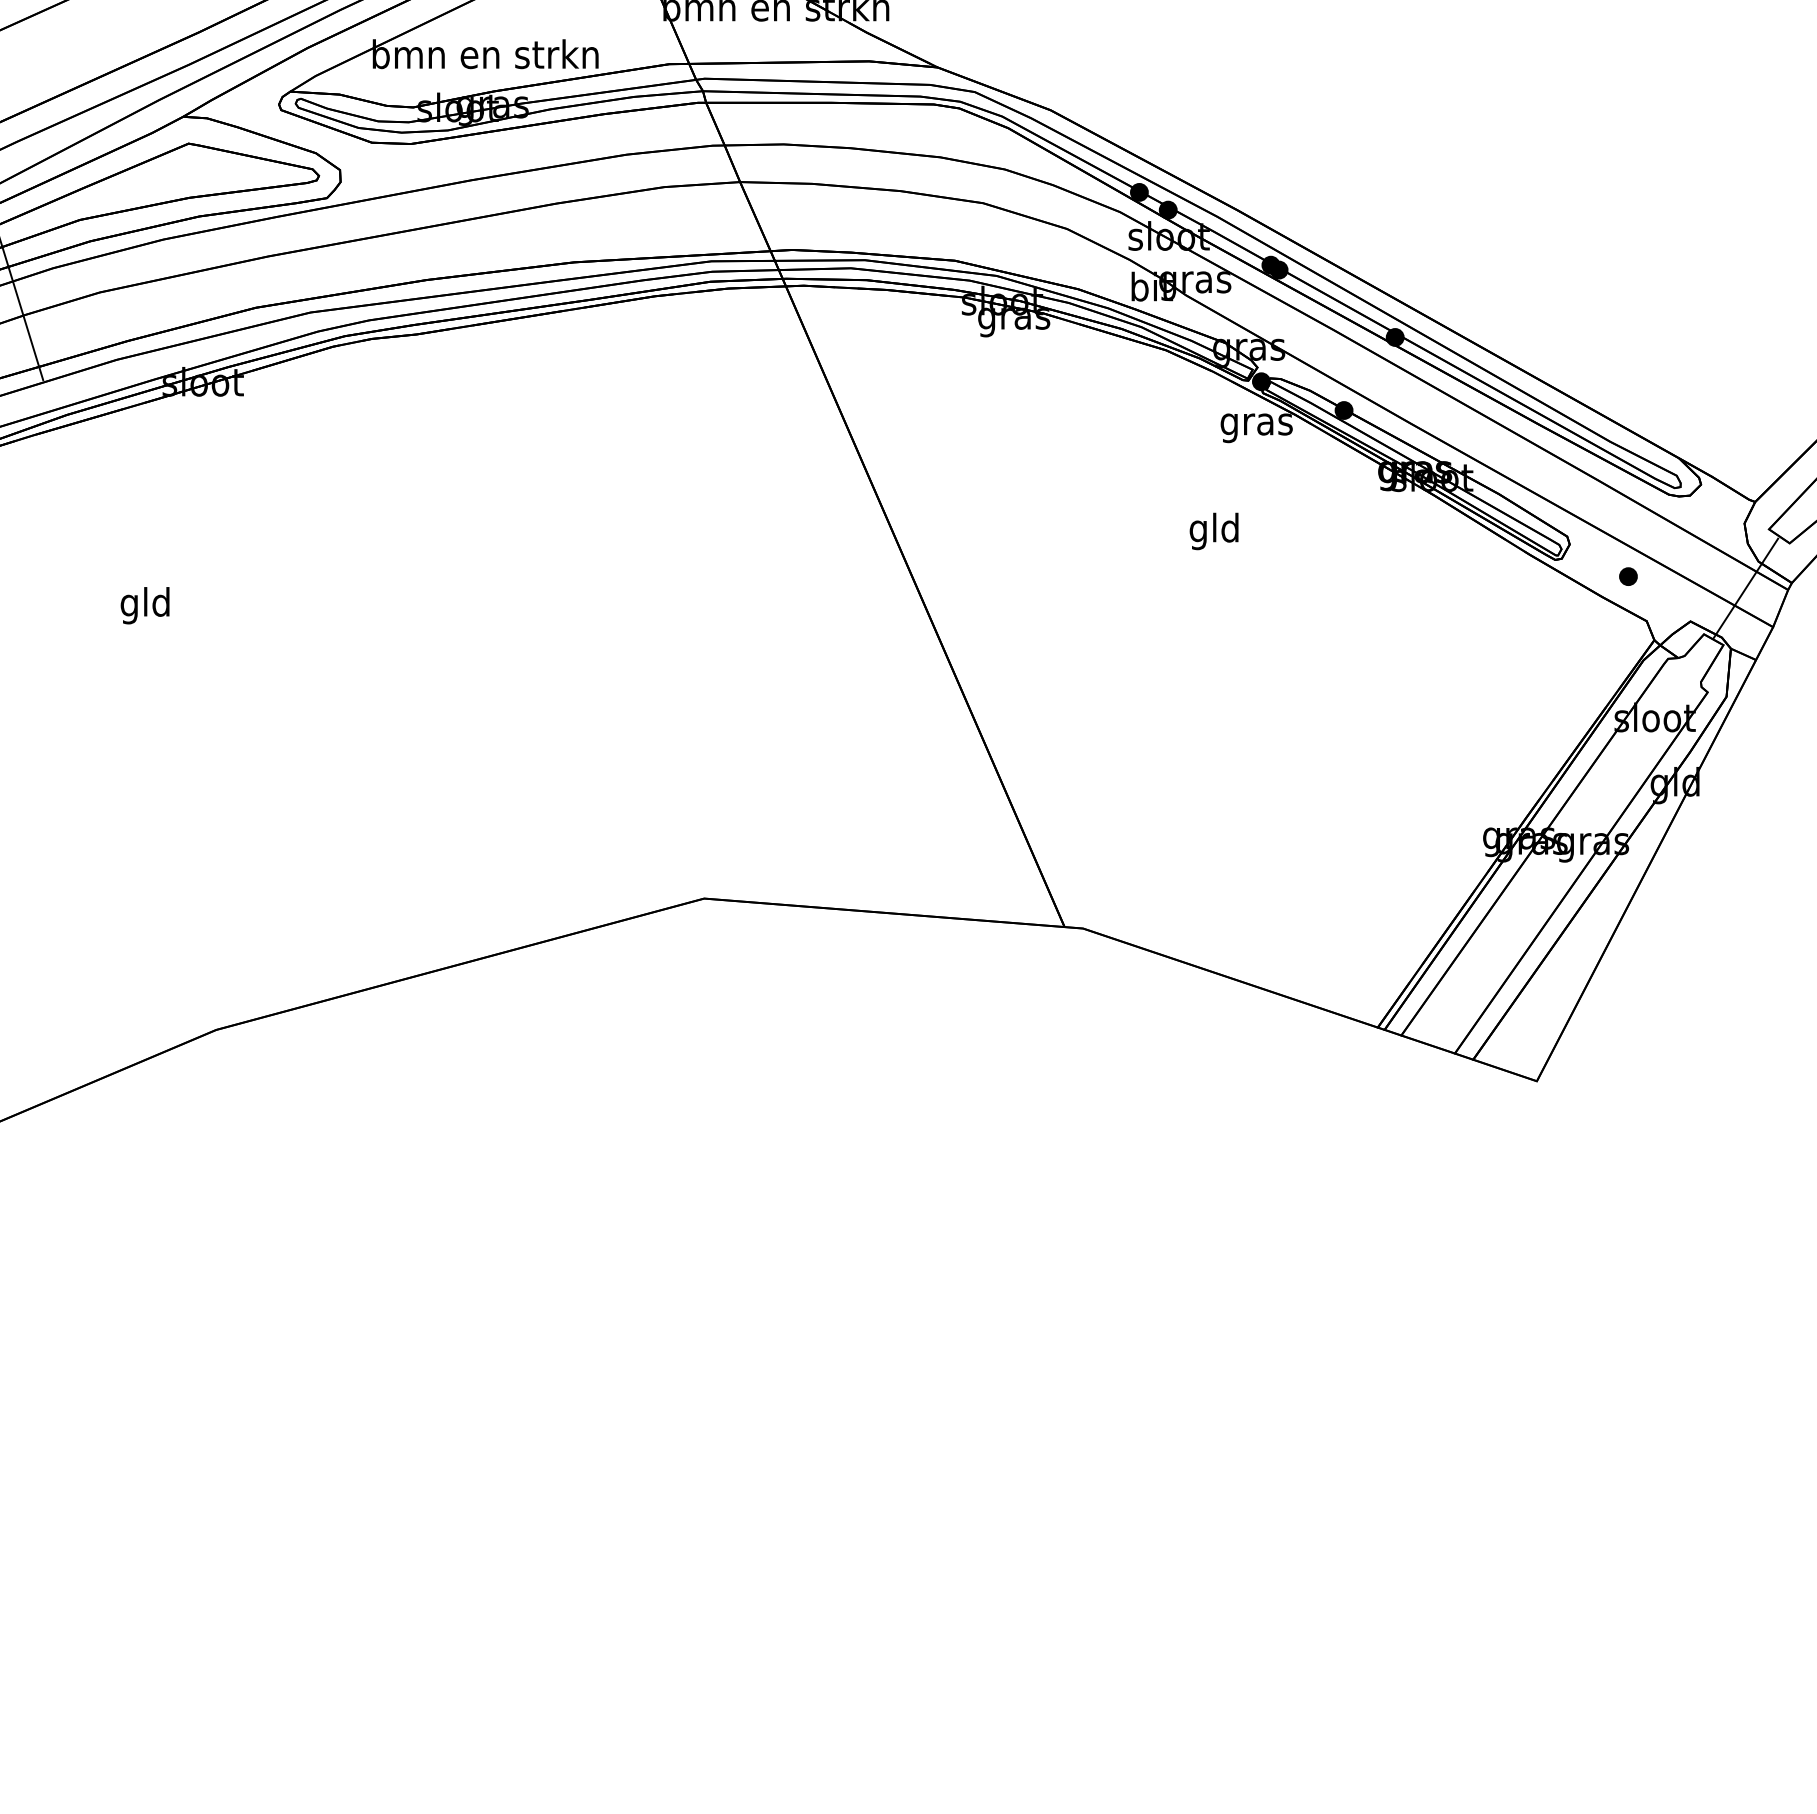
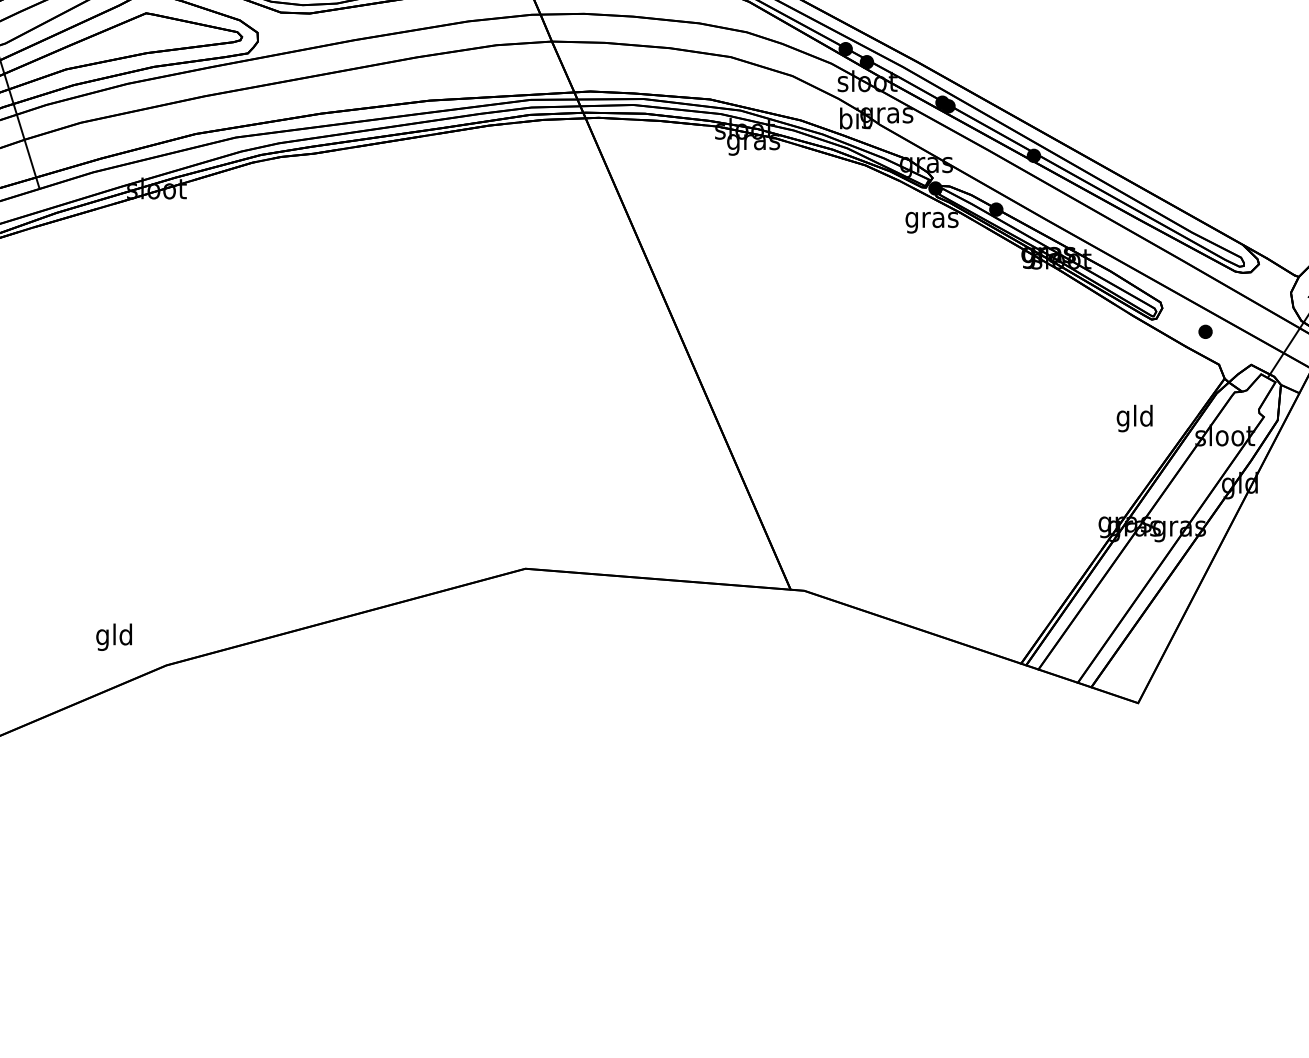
text: (1213, 531) -> (1134, 418), moved
text: (144, 605) -> (113, 637), moved

